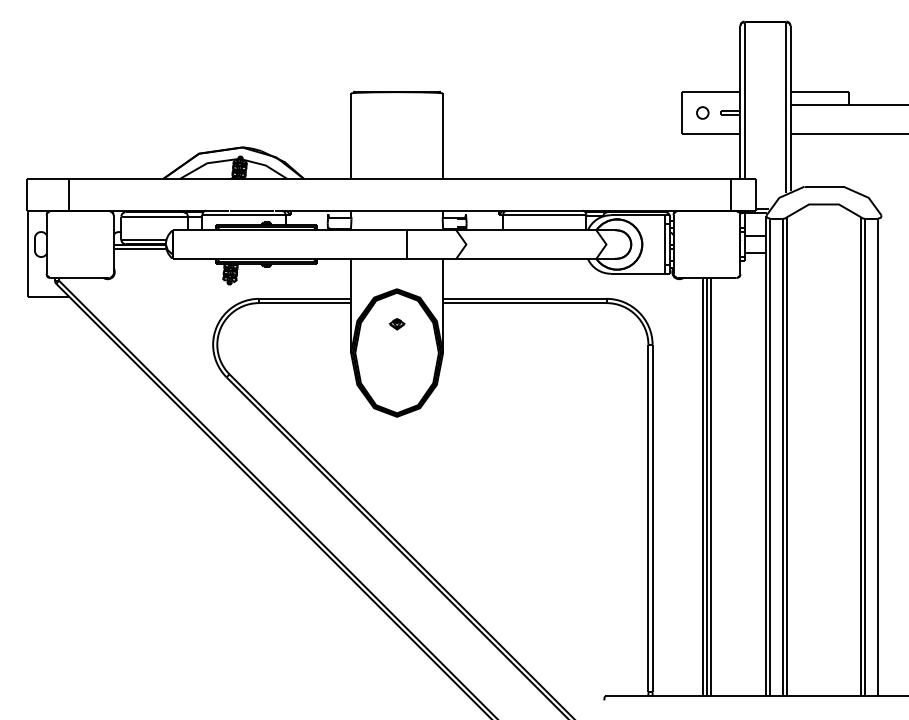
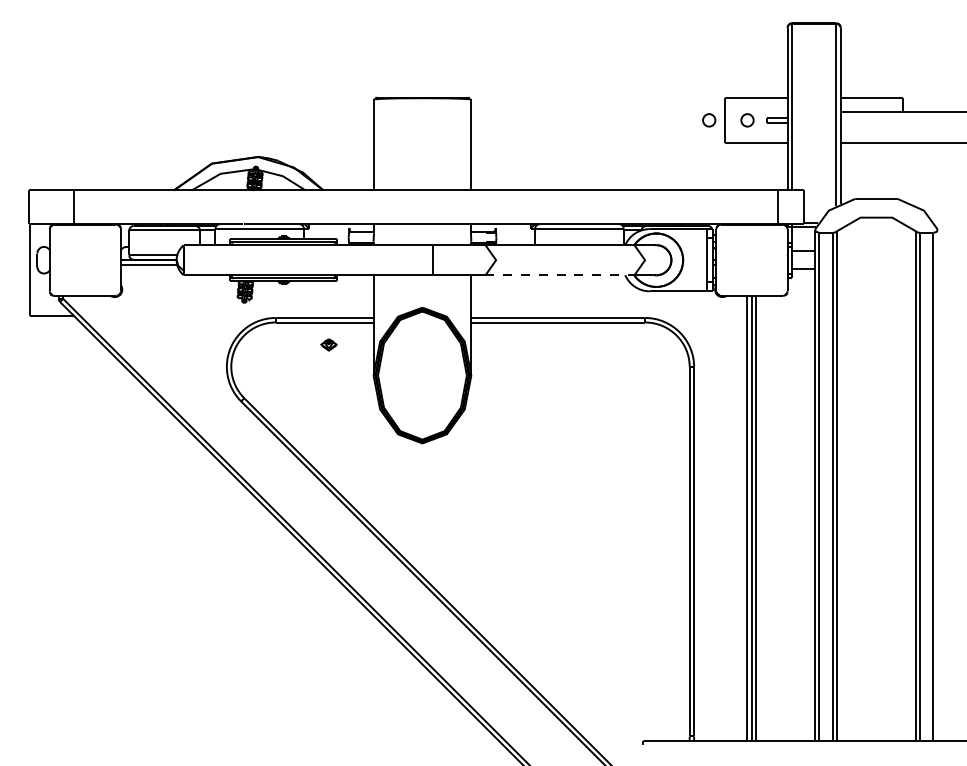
part: (666, 112) -> (708, 119), added
line: (526, 258) -> (560, 275), solid -> dashed
part: (396, 324) -> (328, 345), moved

